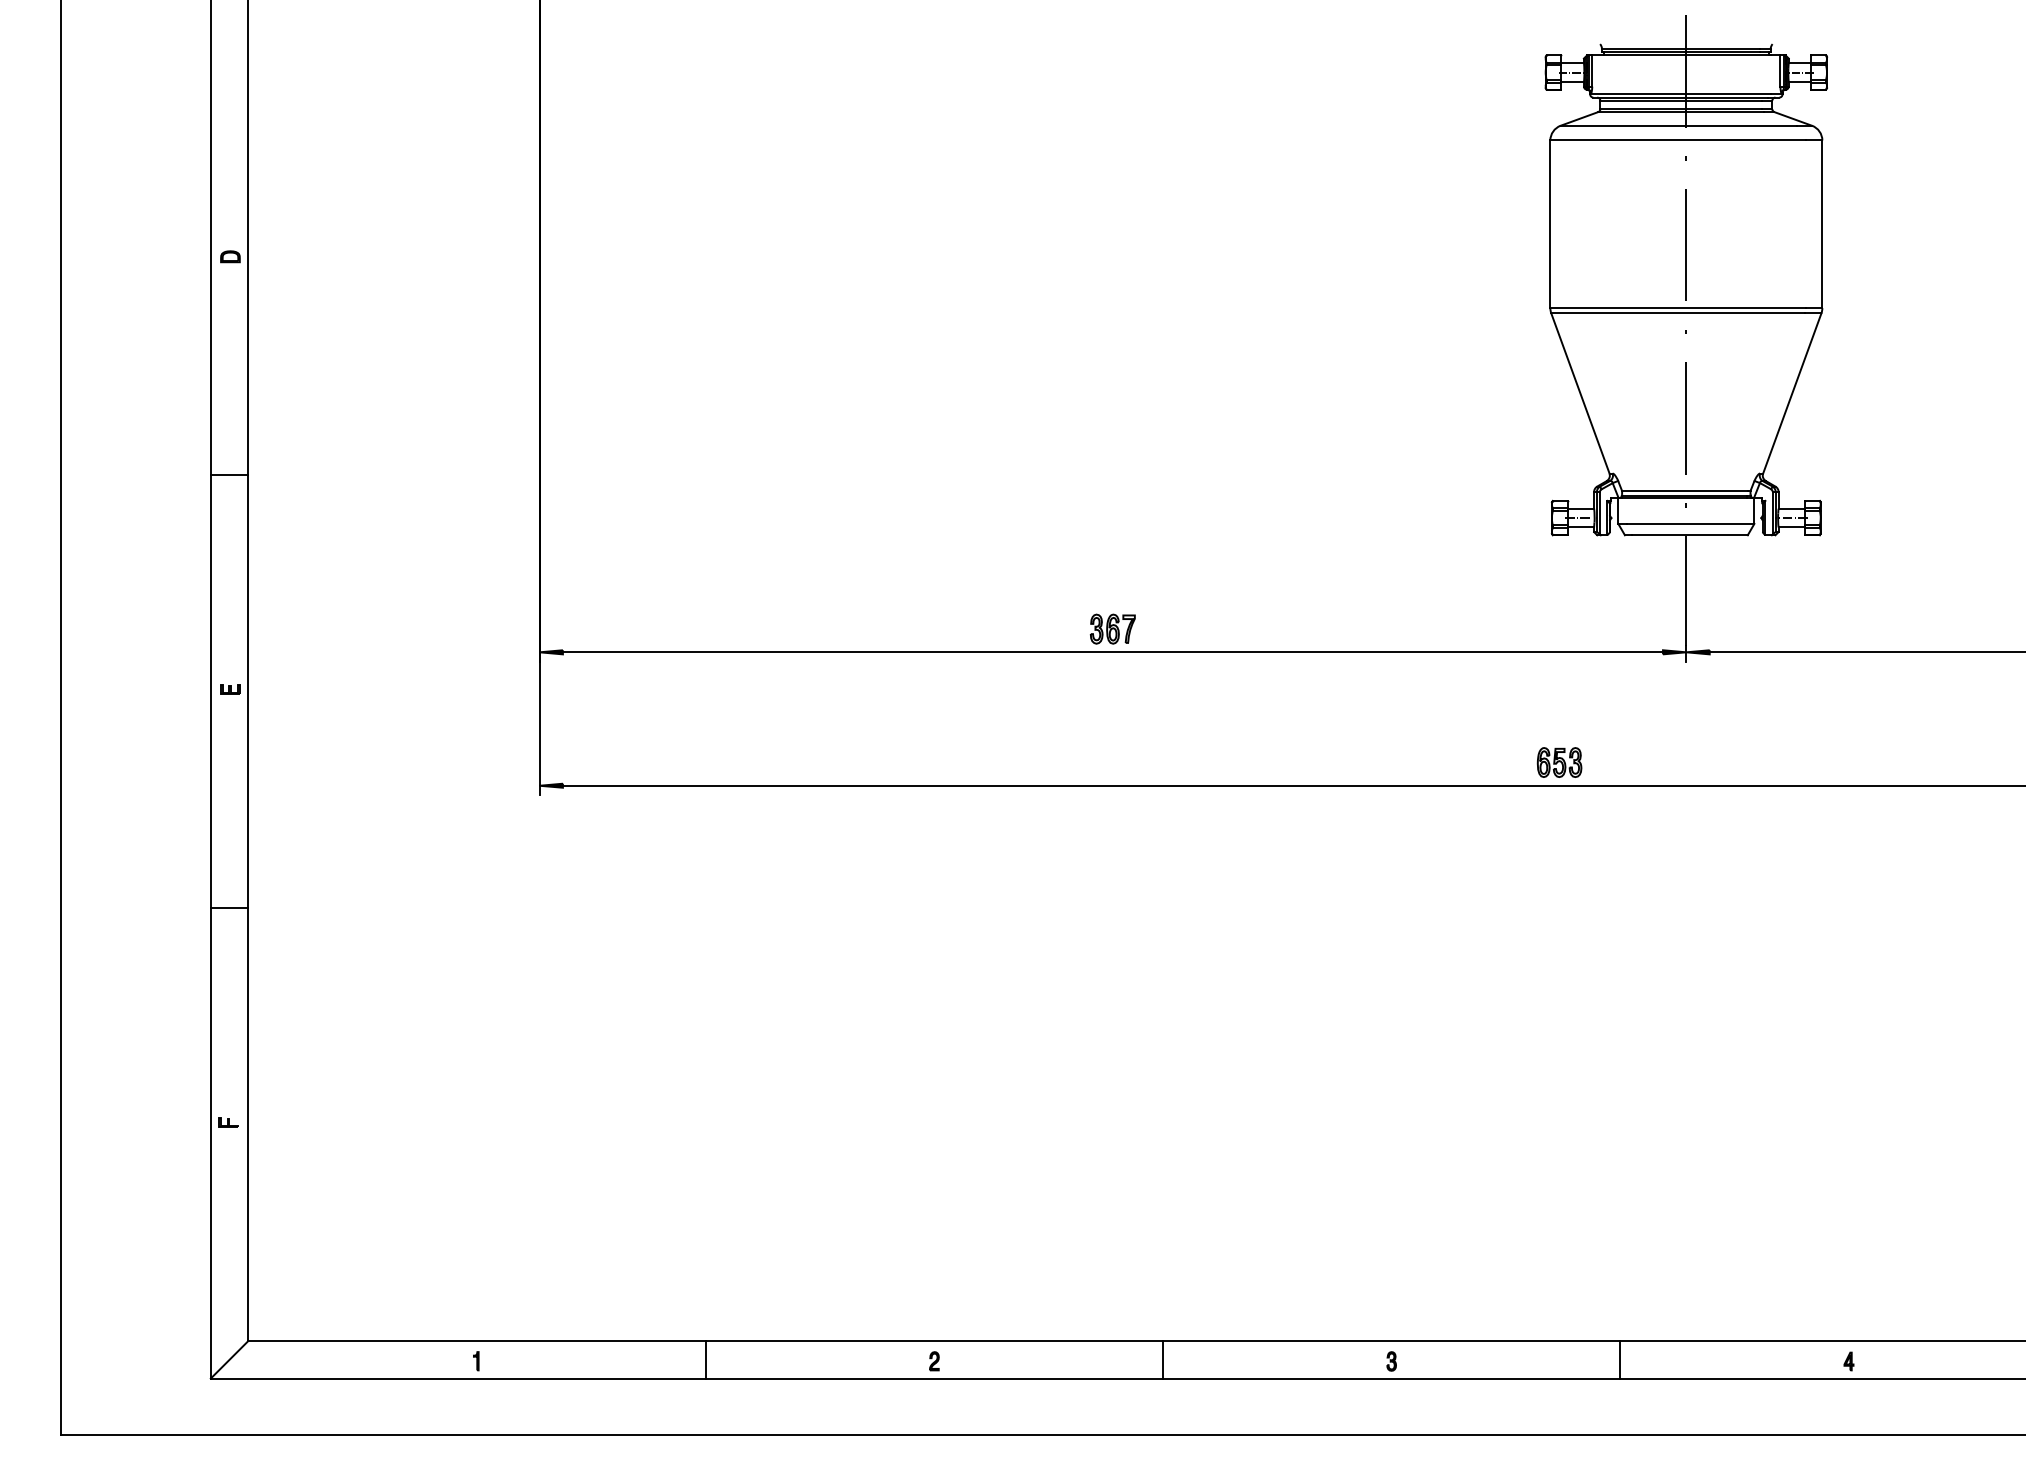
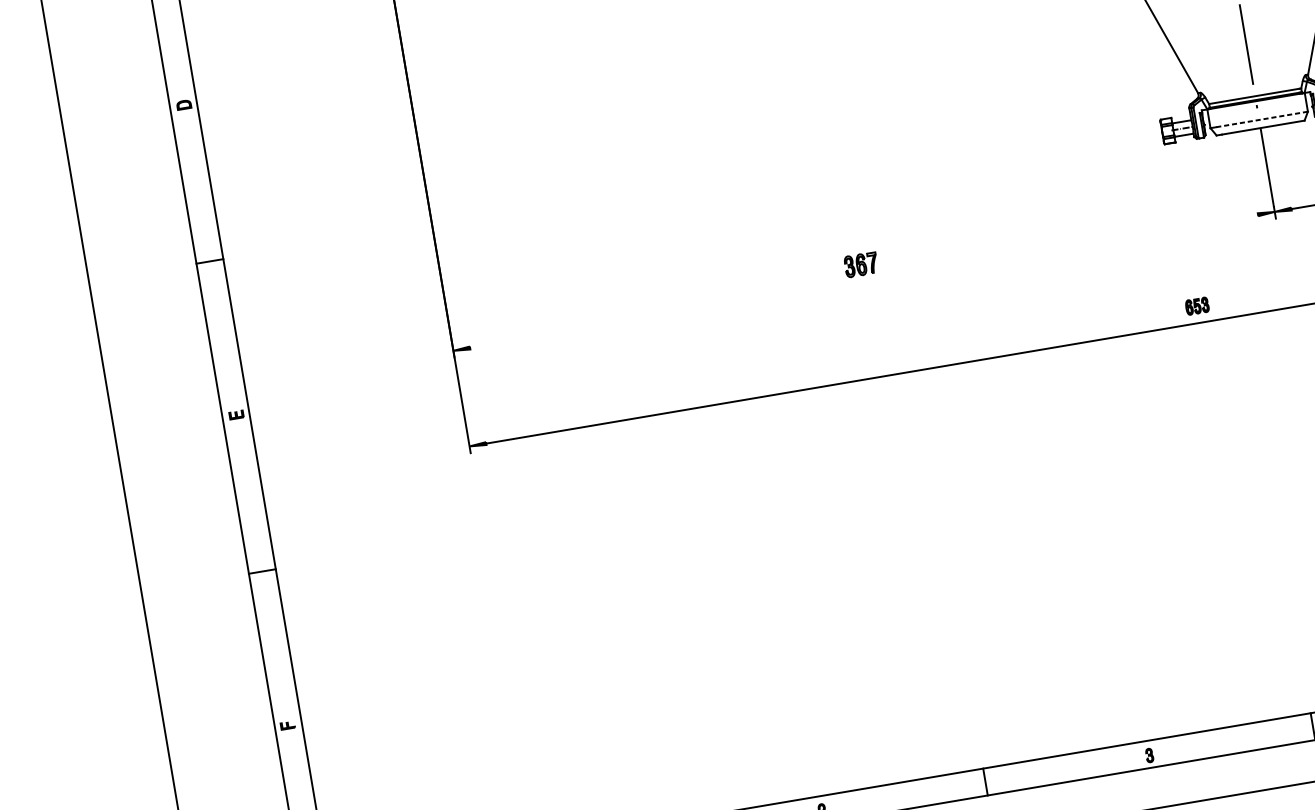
line: (1690, 523) -> (1262, 119), solid -> dashed
line: (1112, 652) -> (863, 281), removed
part: (1559, 762) -> (1197, 306), size x0.7

